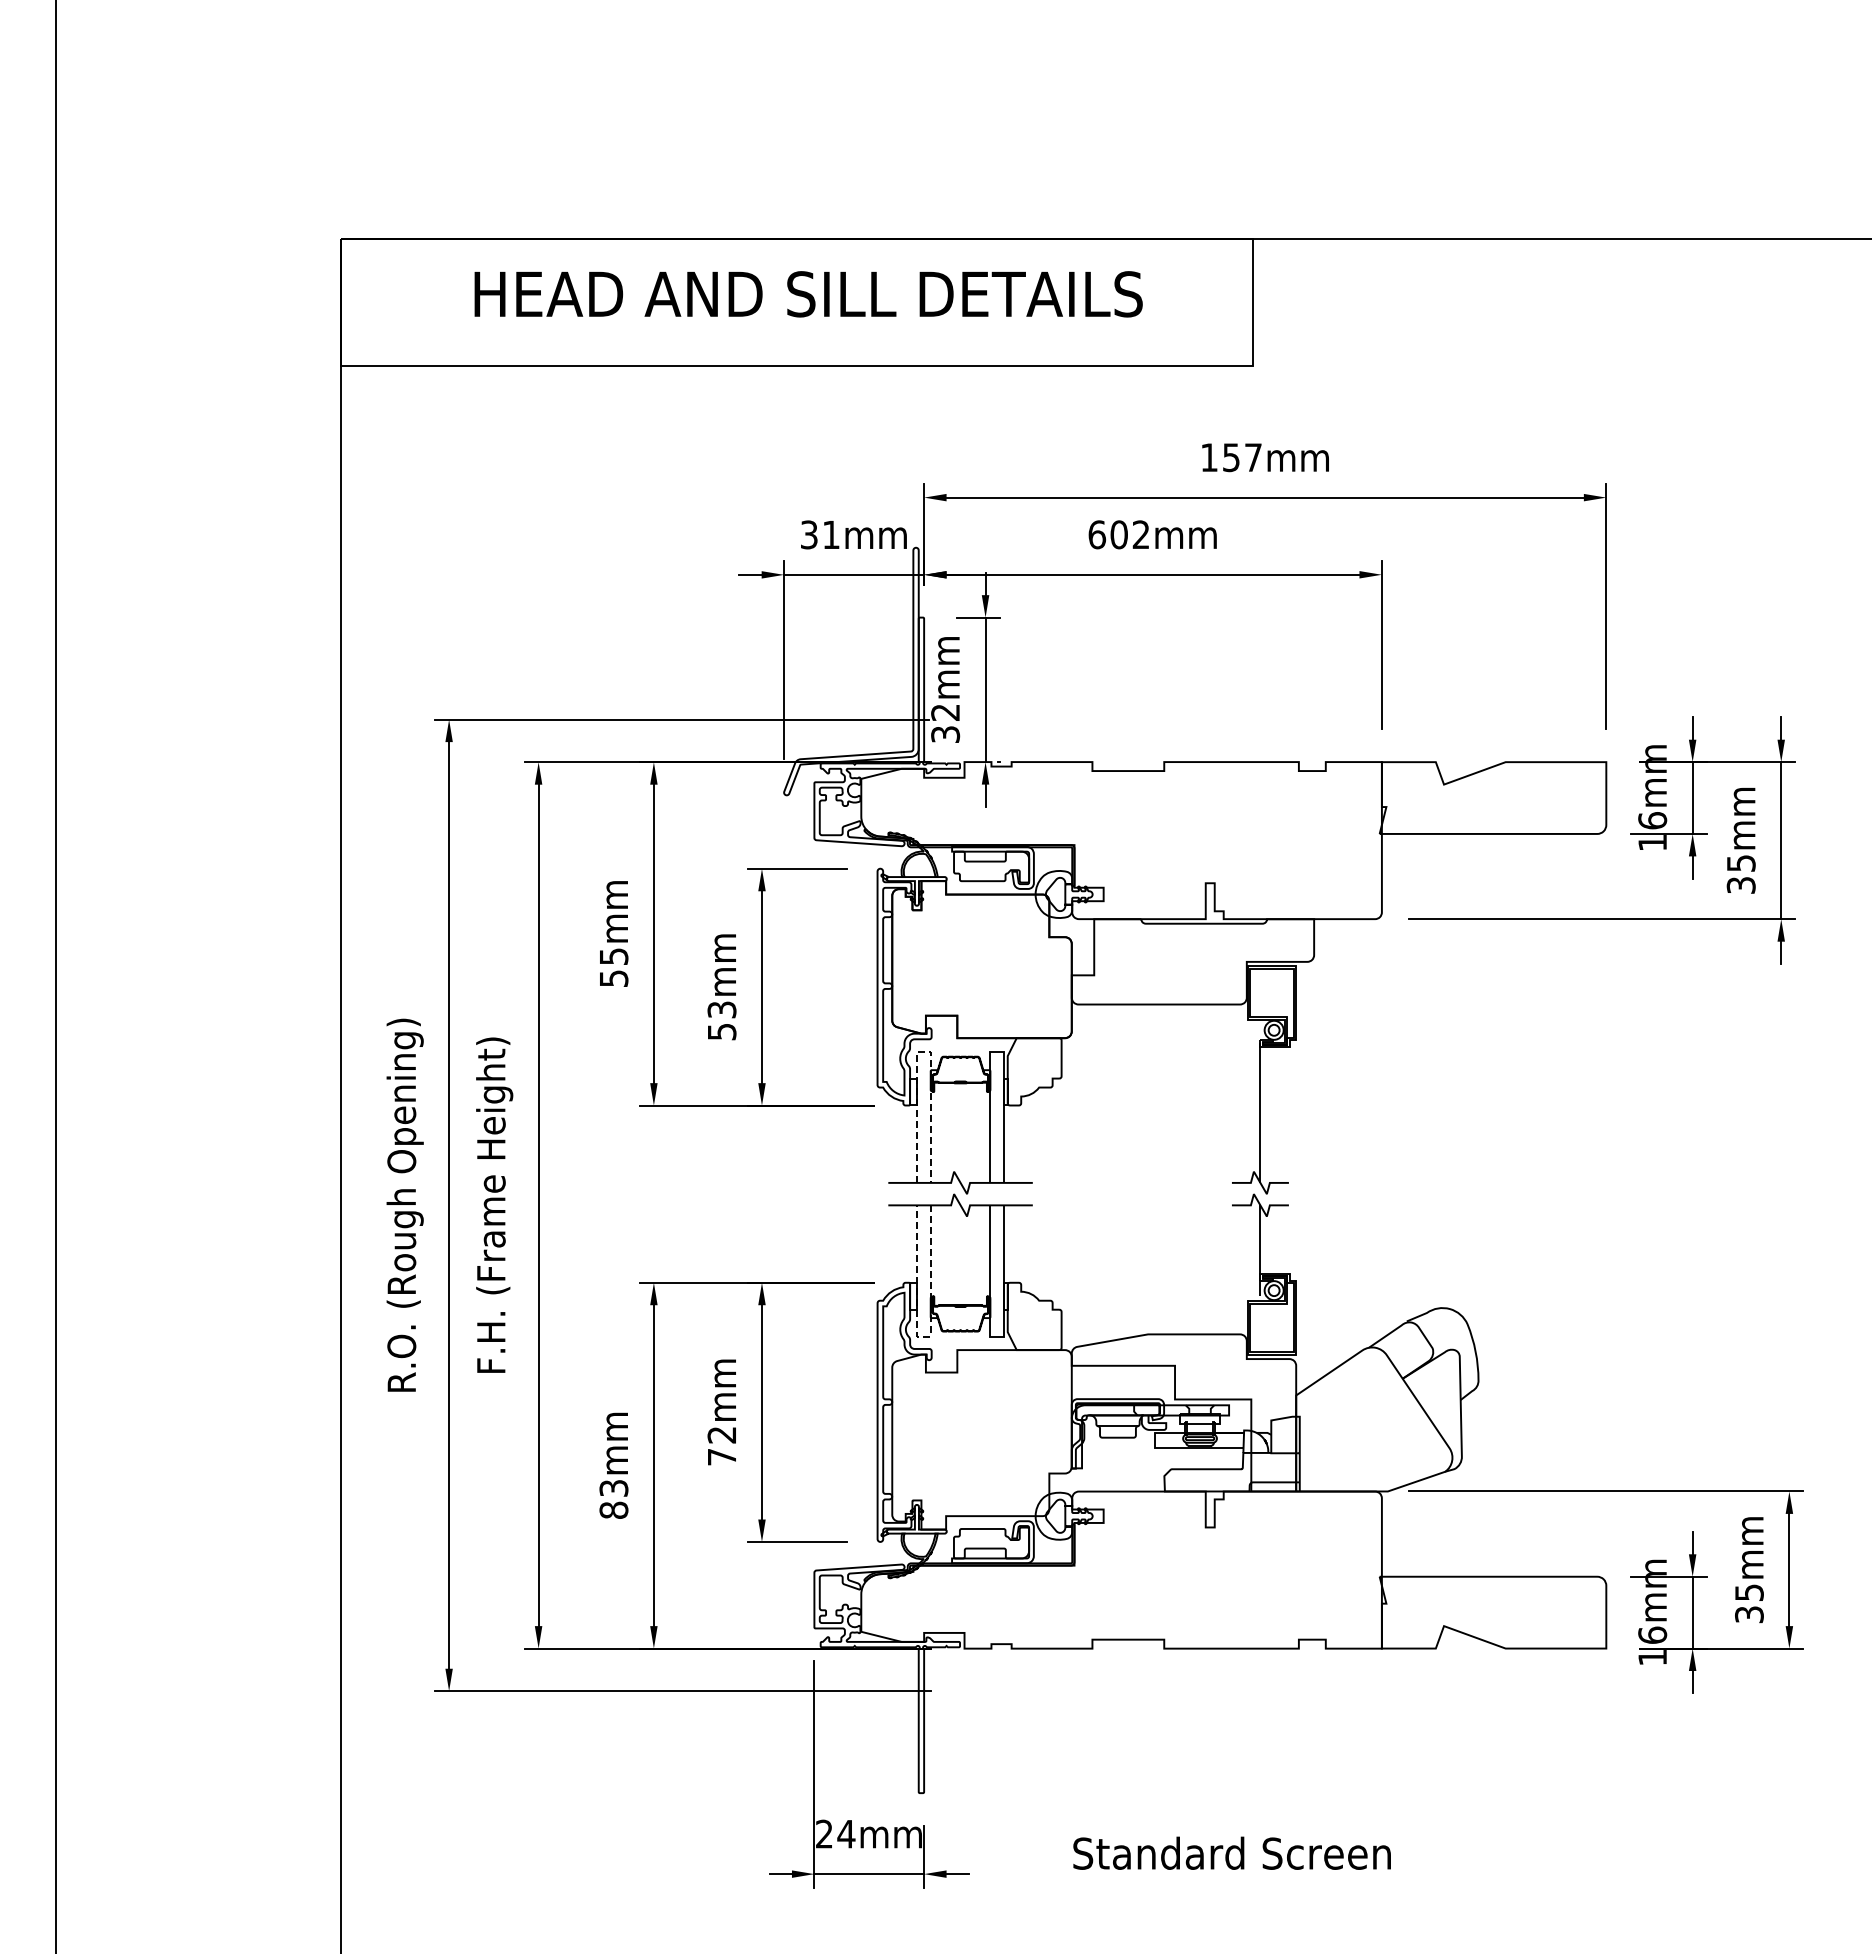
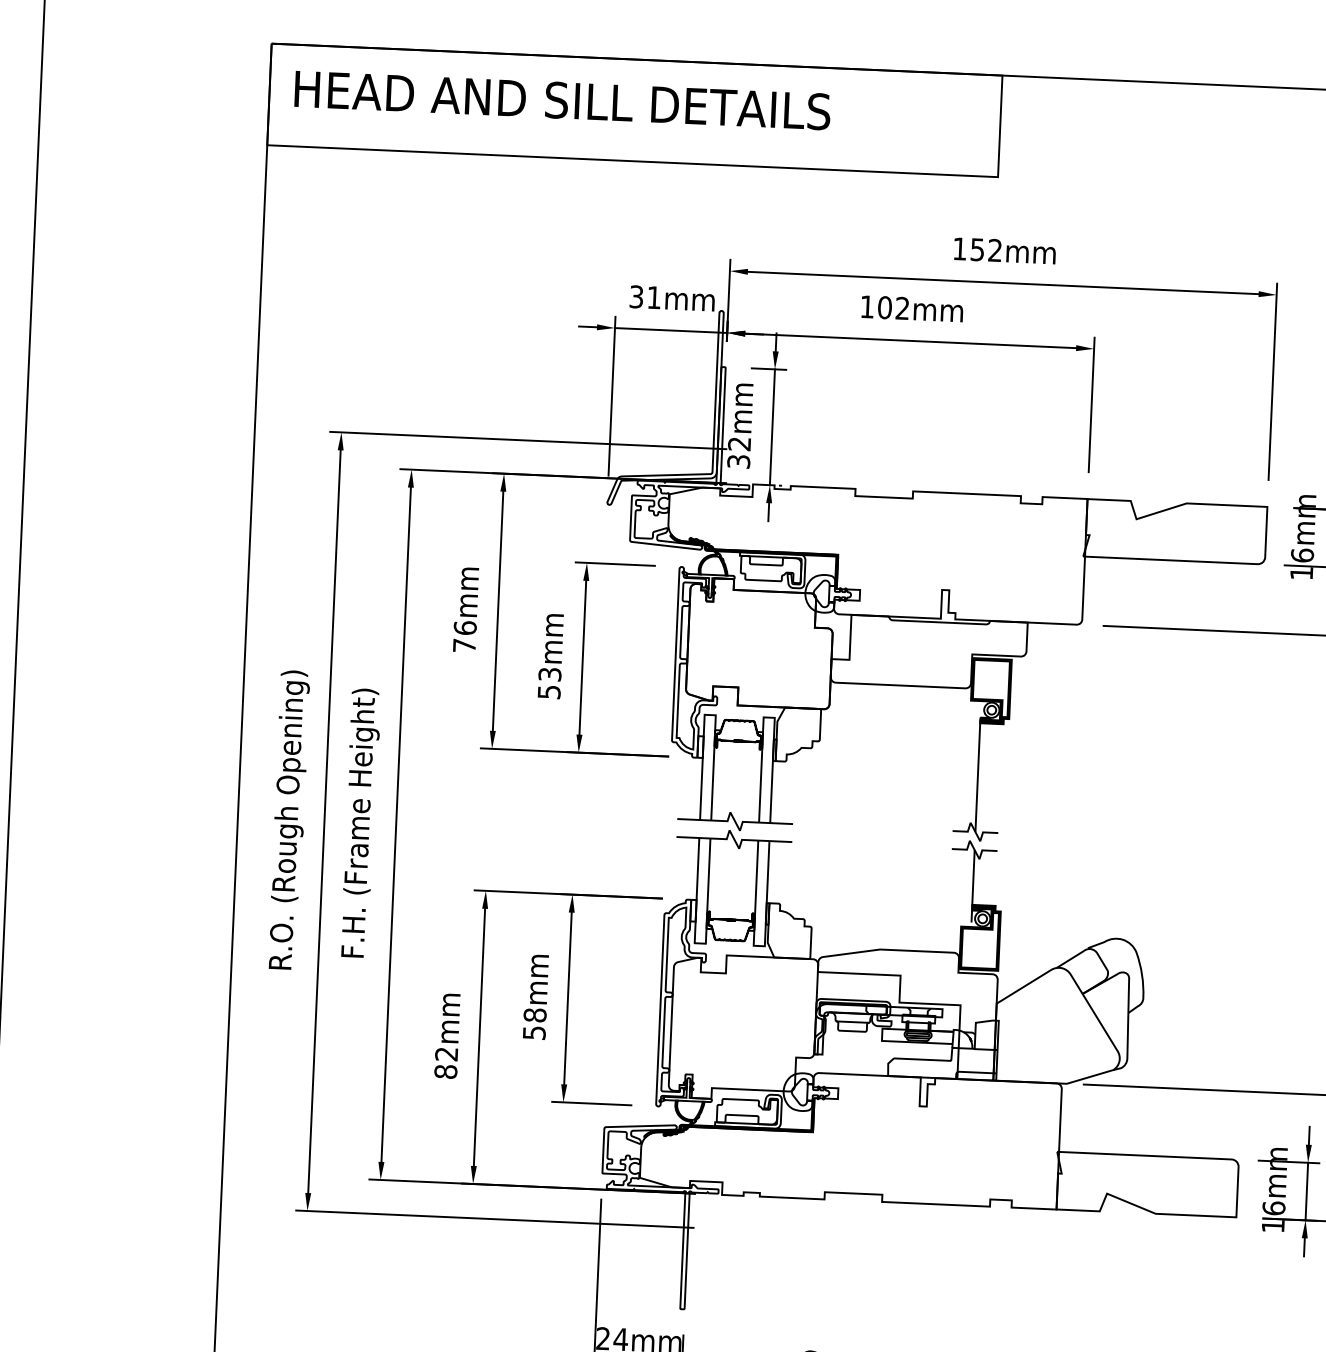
text: (808, 294) -> (562, 100), moved
text: (1253, 457) -> (995, 250), 157mm -> 152mm
text: (1097, 534) -> (867, 306), 602mm -> 102mm
text: (613, 966) -> (464, 635), 55mm -> 76mm
line: (923, 1051) -> (710, 714), dashed -> solid
line: (923, 1336) -> (700, 943), dashed -> solid
text: (721, 1445) -> (534, 1023), 72mm -> 58mm
text: (613, 1488) -> (446, 1054), 83mm -> 82mm

